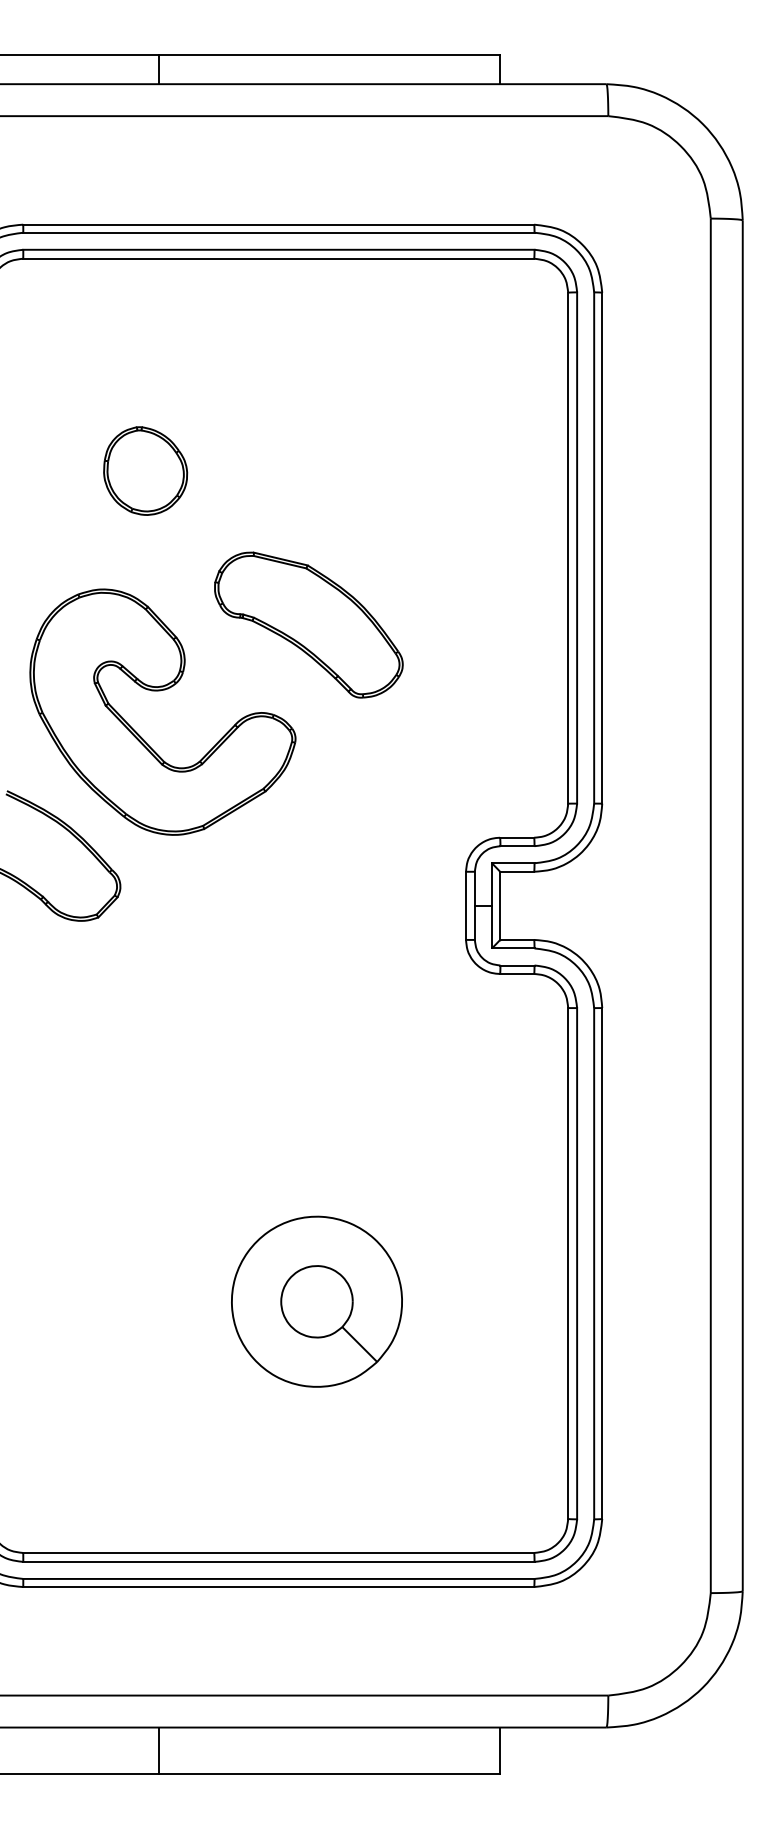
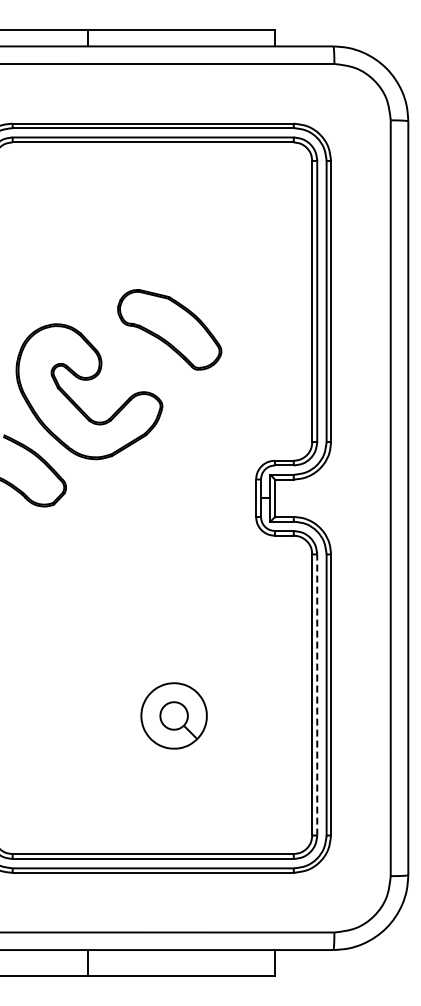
part: (144, 471) -> (79, 259), removed
part: (308, 624) -> (169, 329), moved
line: (577, 1264) -> (317, 695), solid -> dashed
part: (315, 1300) -> (173, 715), size x0.7

